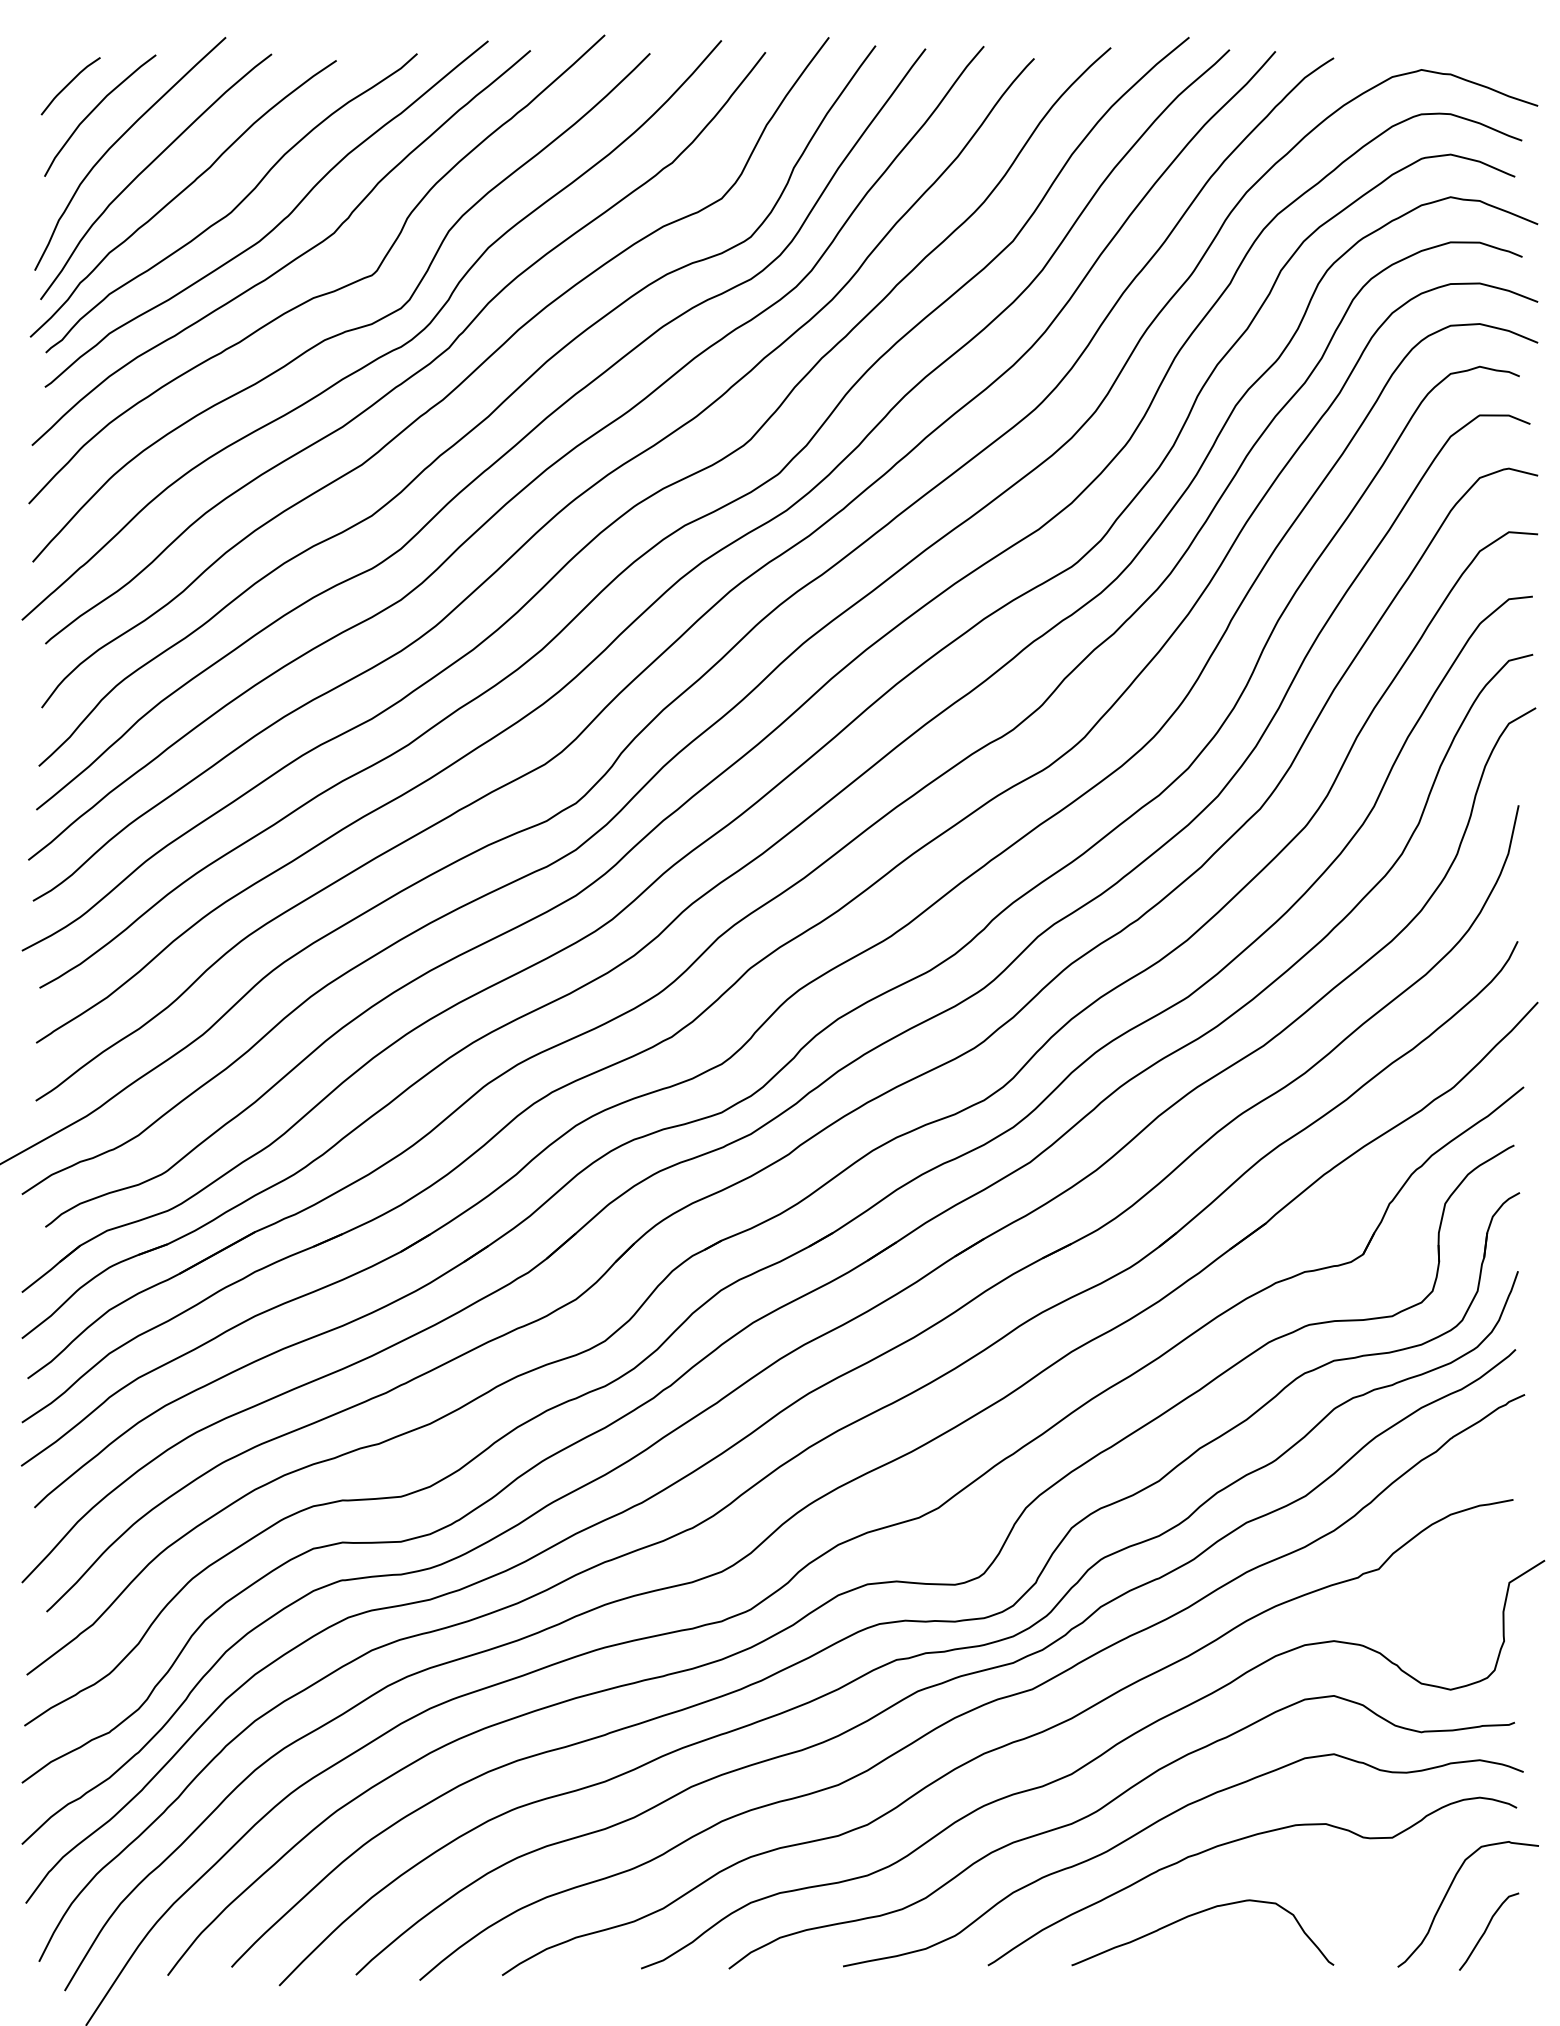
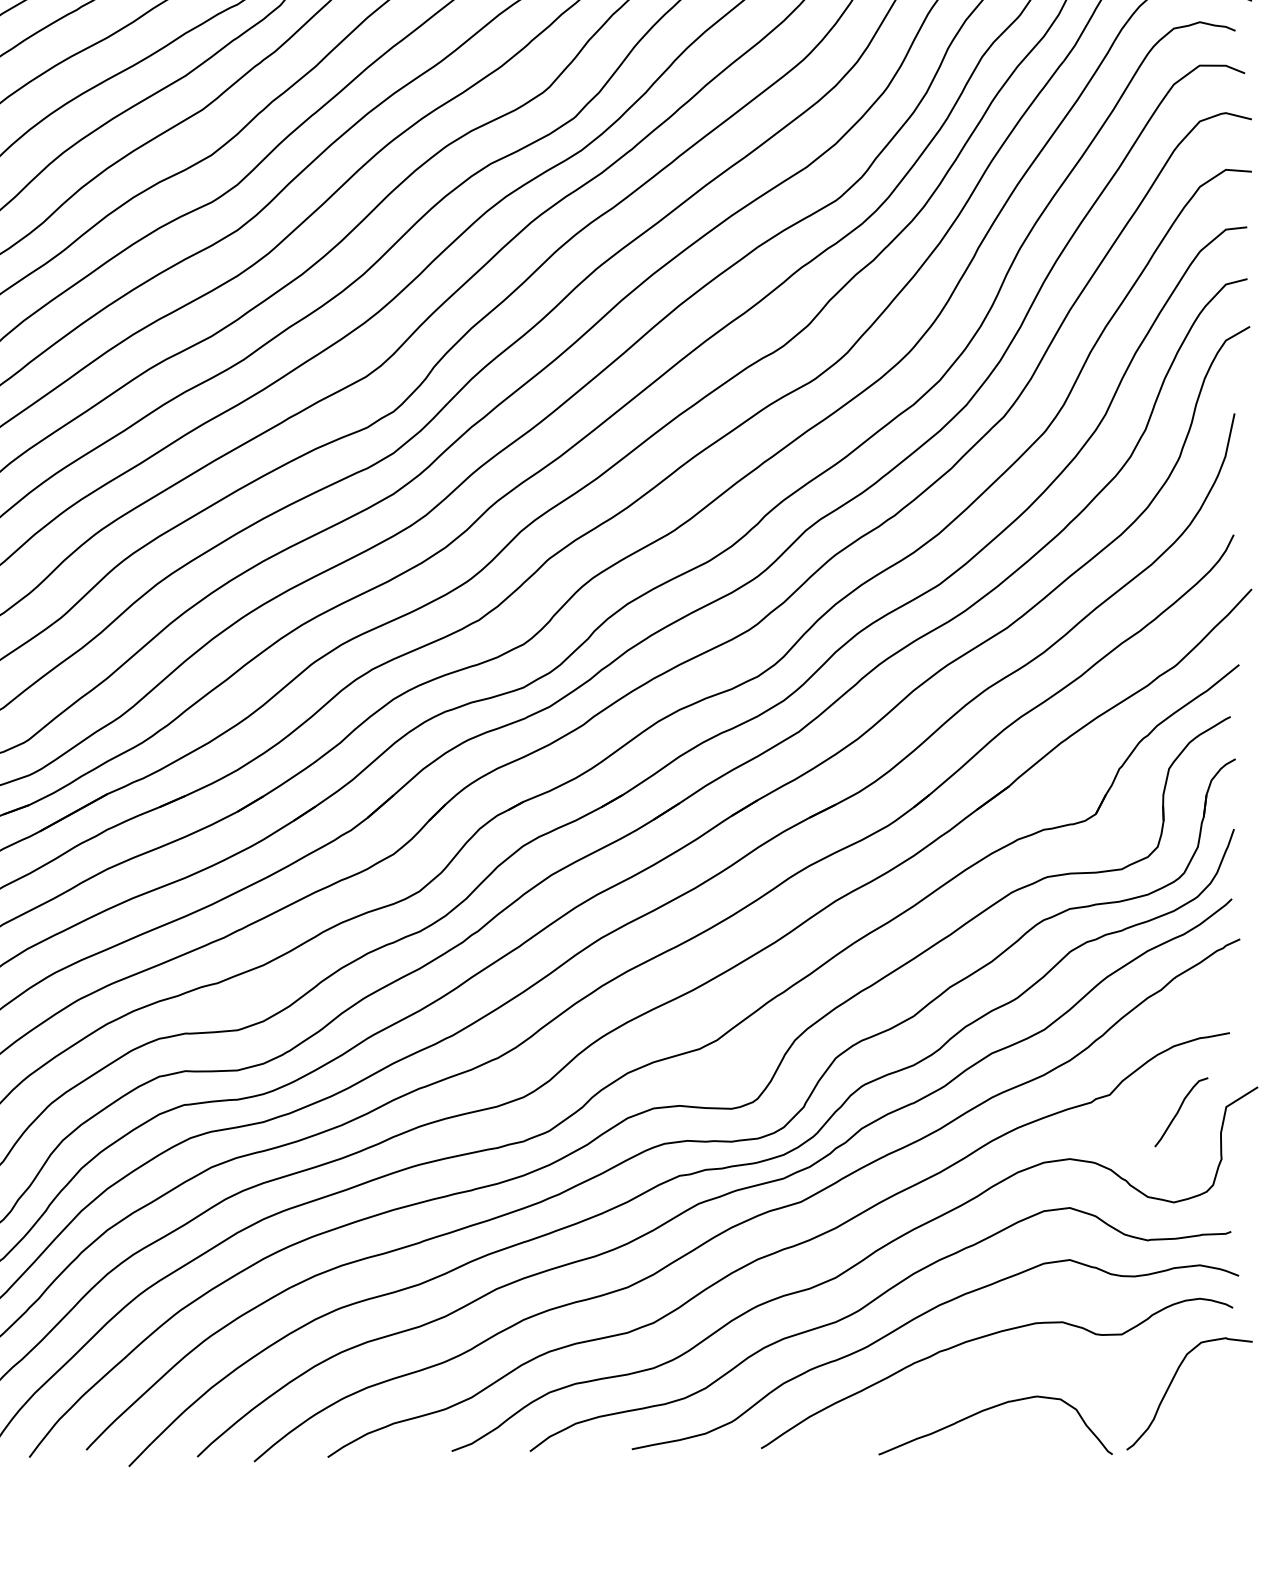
curve: (1194, 1915) -> (988, 1410), moved
curve: (1487, 1929) -> (1180, 1110), moved

